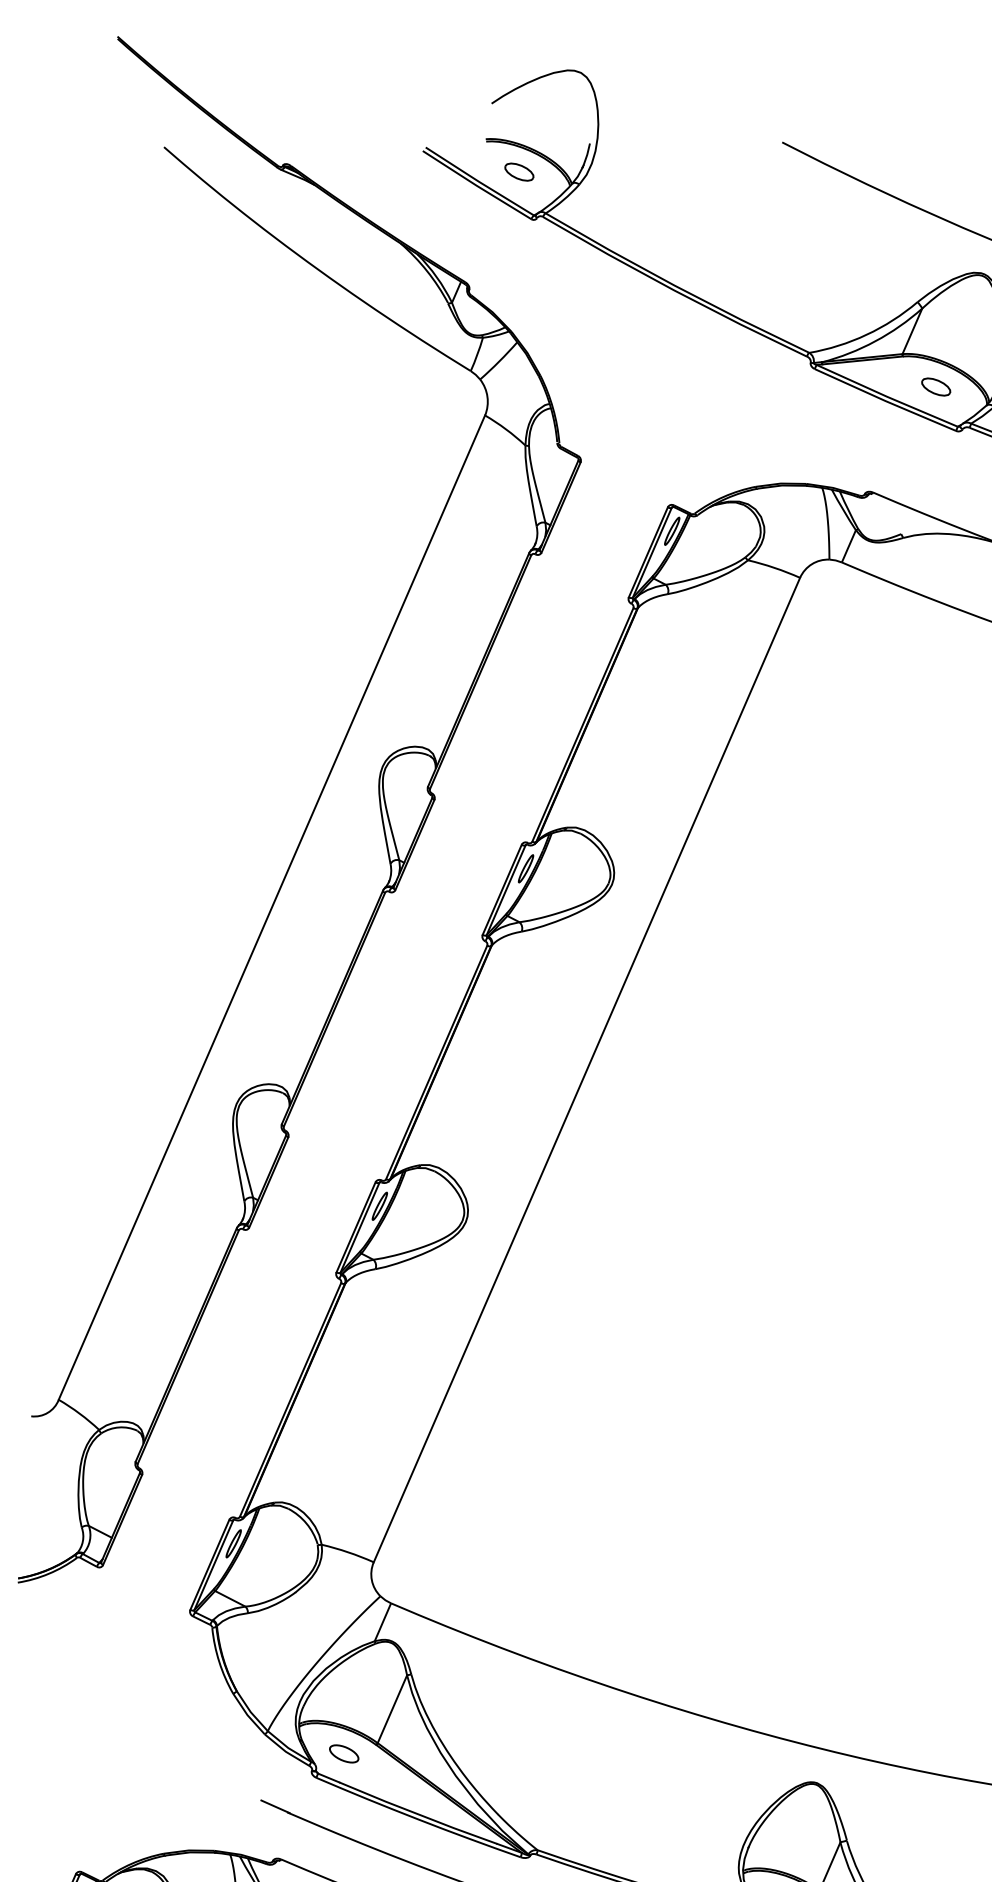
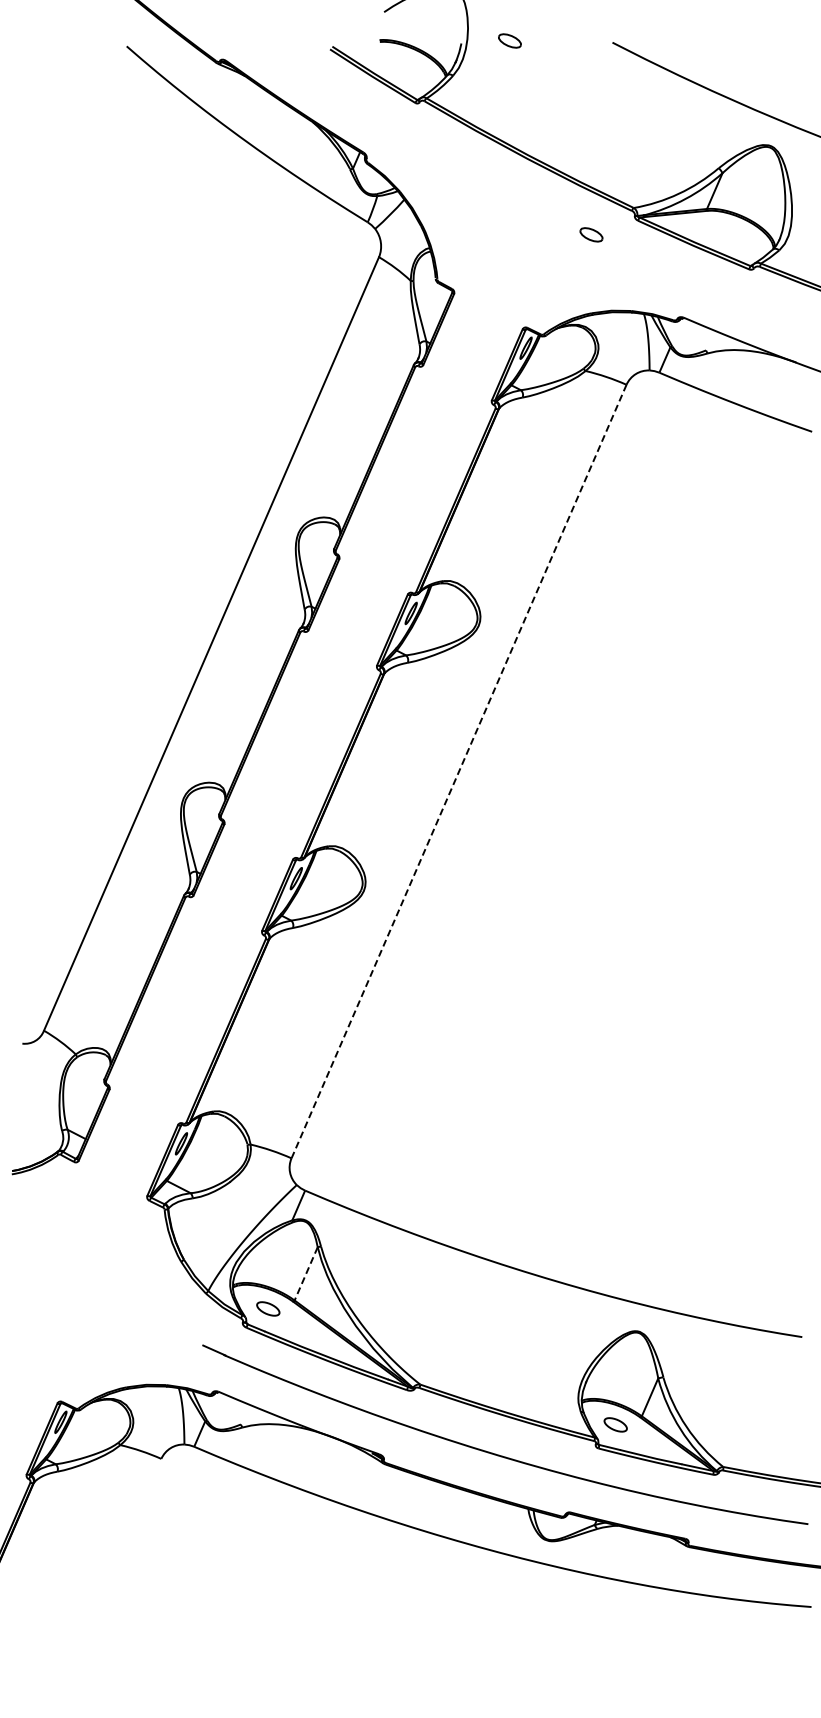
part: (518, 171) -> (509, 40), moved
part: (936, 386) -> (591, 234), moved
line: (586, 1071) -> (458, 772), solid -> dashed
line: (392, 1710) -> (306, 1274), solid -> dashed

